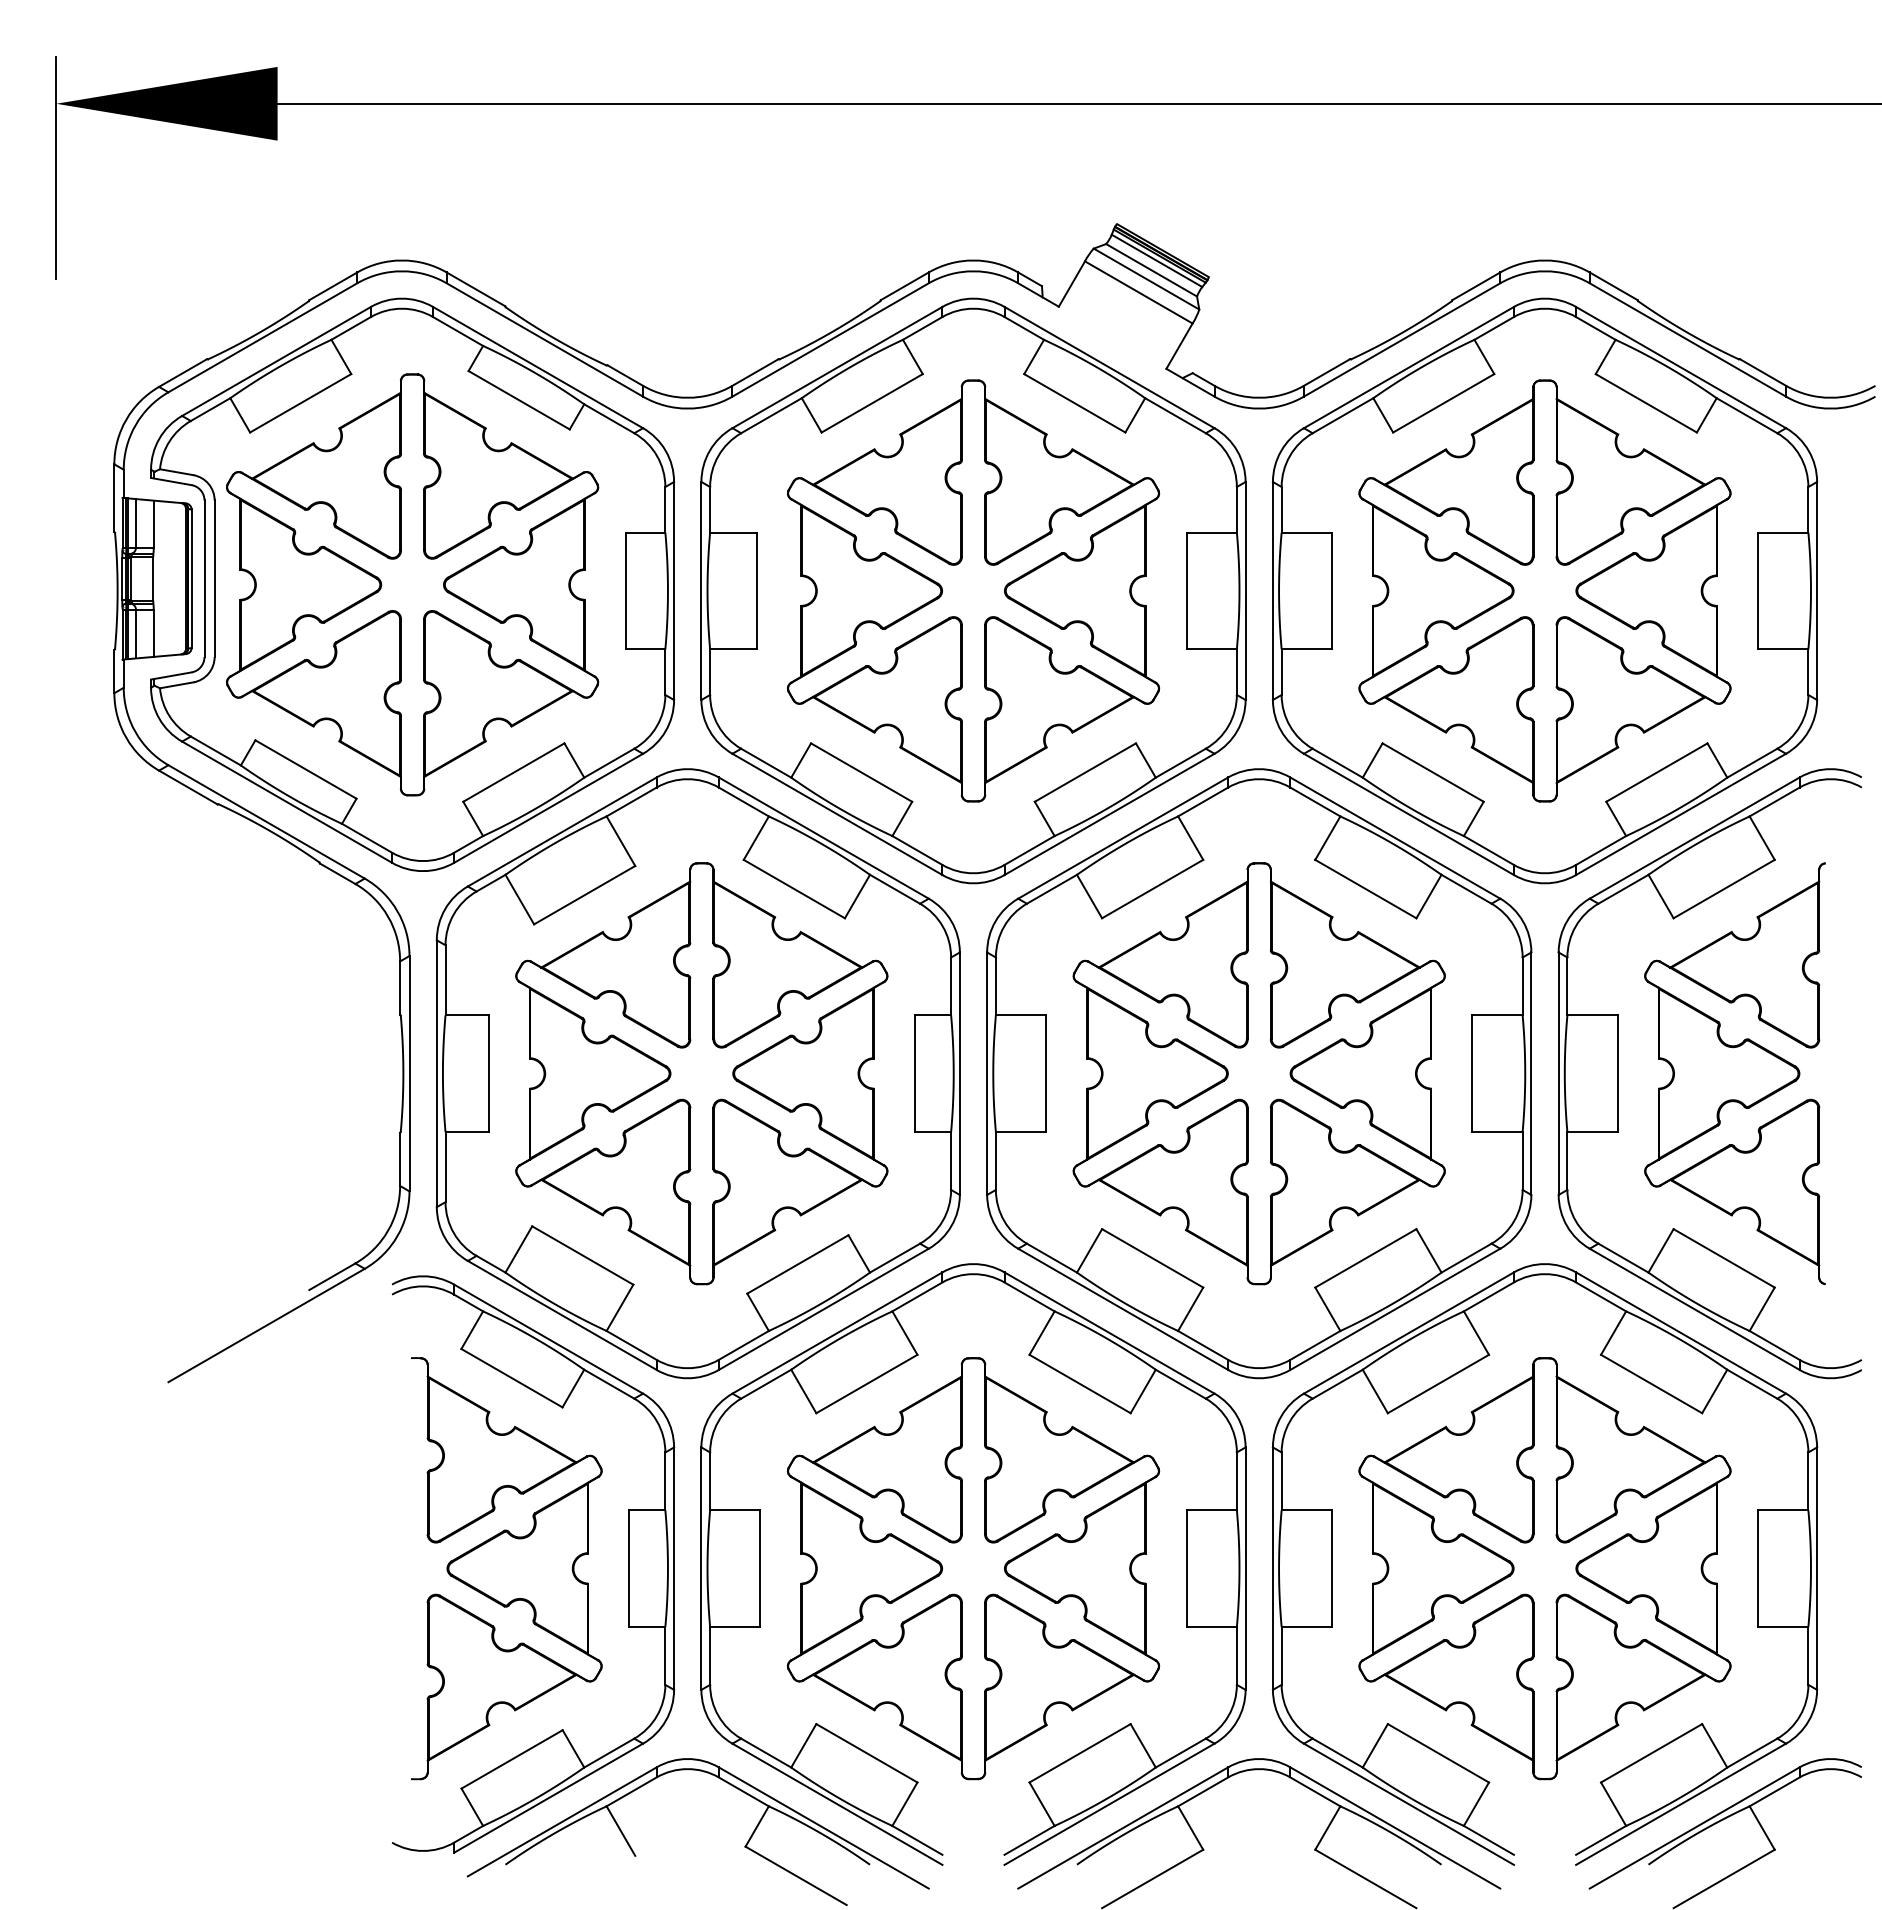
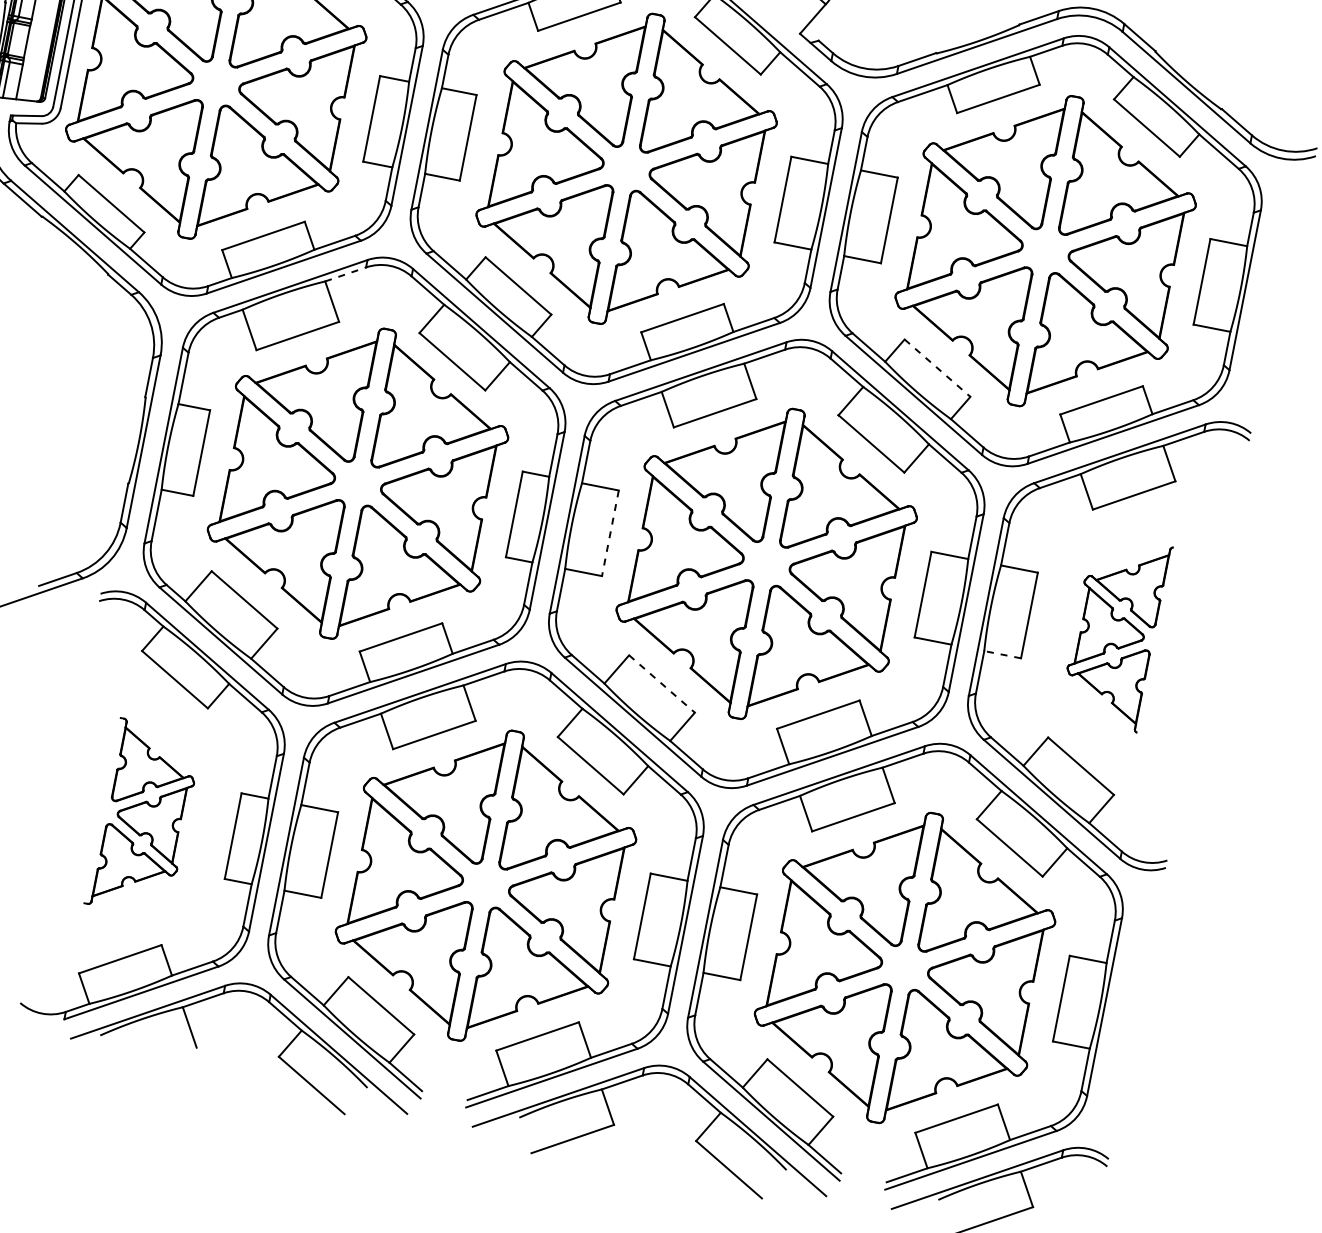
line: (1433, 772) -> (937, 368), solid -> dashed
line: (631, 801) -> (345, 274), solid -> dashed
part: (1734, 1073) -> (1115, 632), size x0.6
line: (1046, 1074) -> (610, 533), solid -> dashed
line: (1592, 1132) -> (1002, 655), solid -> dashed
line: (1153, 1258) -> (662, 684), solid -> dashed
part: (506, 1568) -> (143, 818), size x0.6

